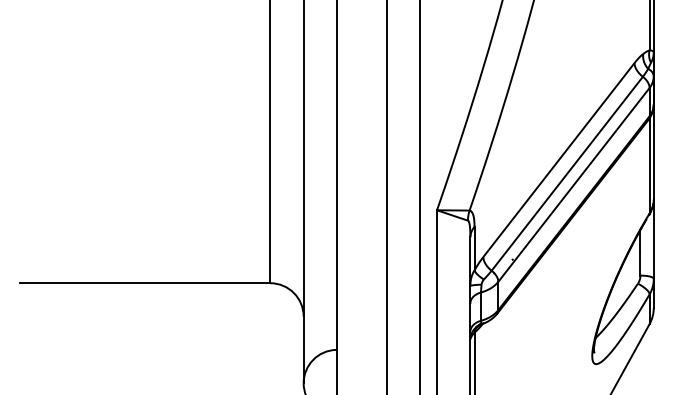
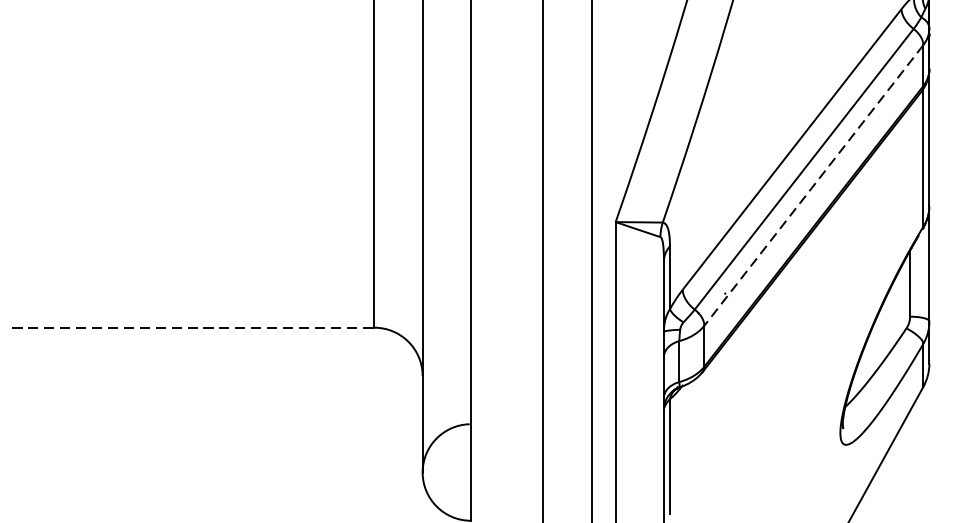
line: (573, 184) -> (813, 184), solid -> dashed
line: (145, 283) -> (193, 328), solid -> dashed

